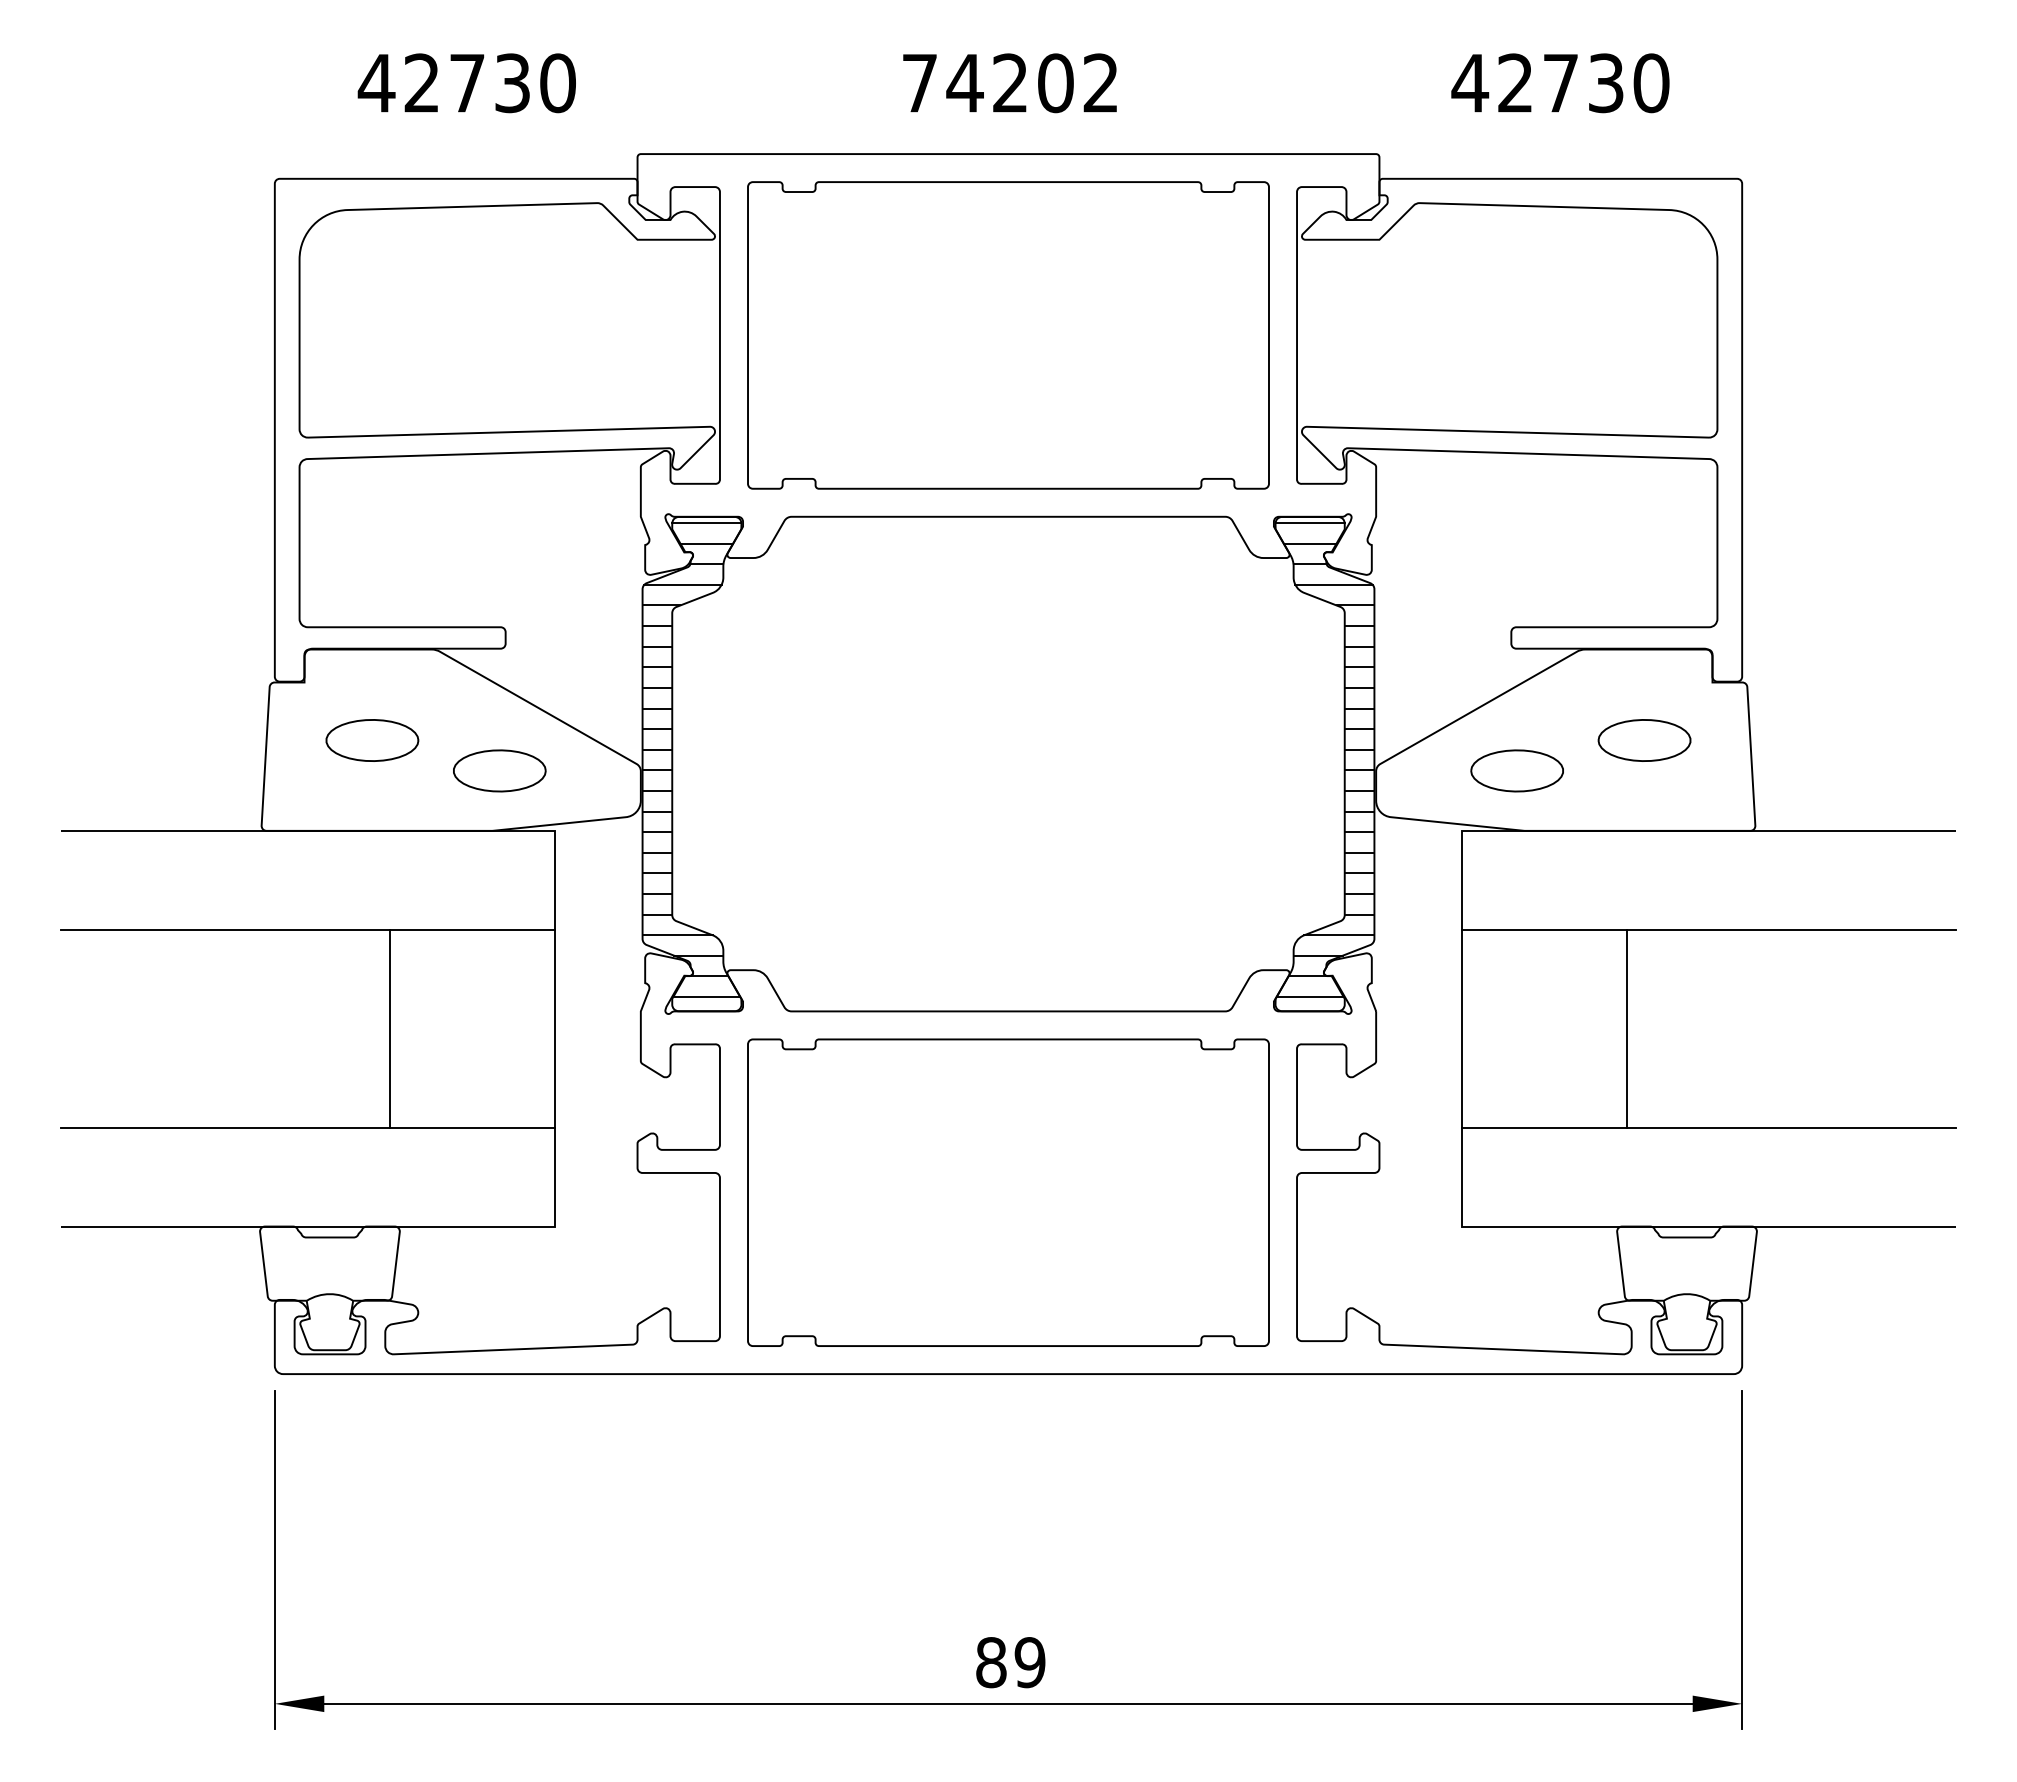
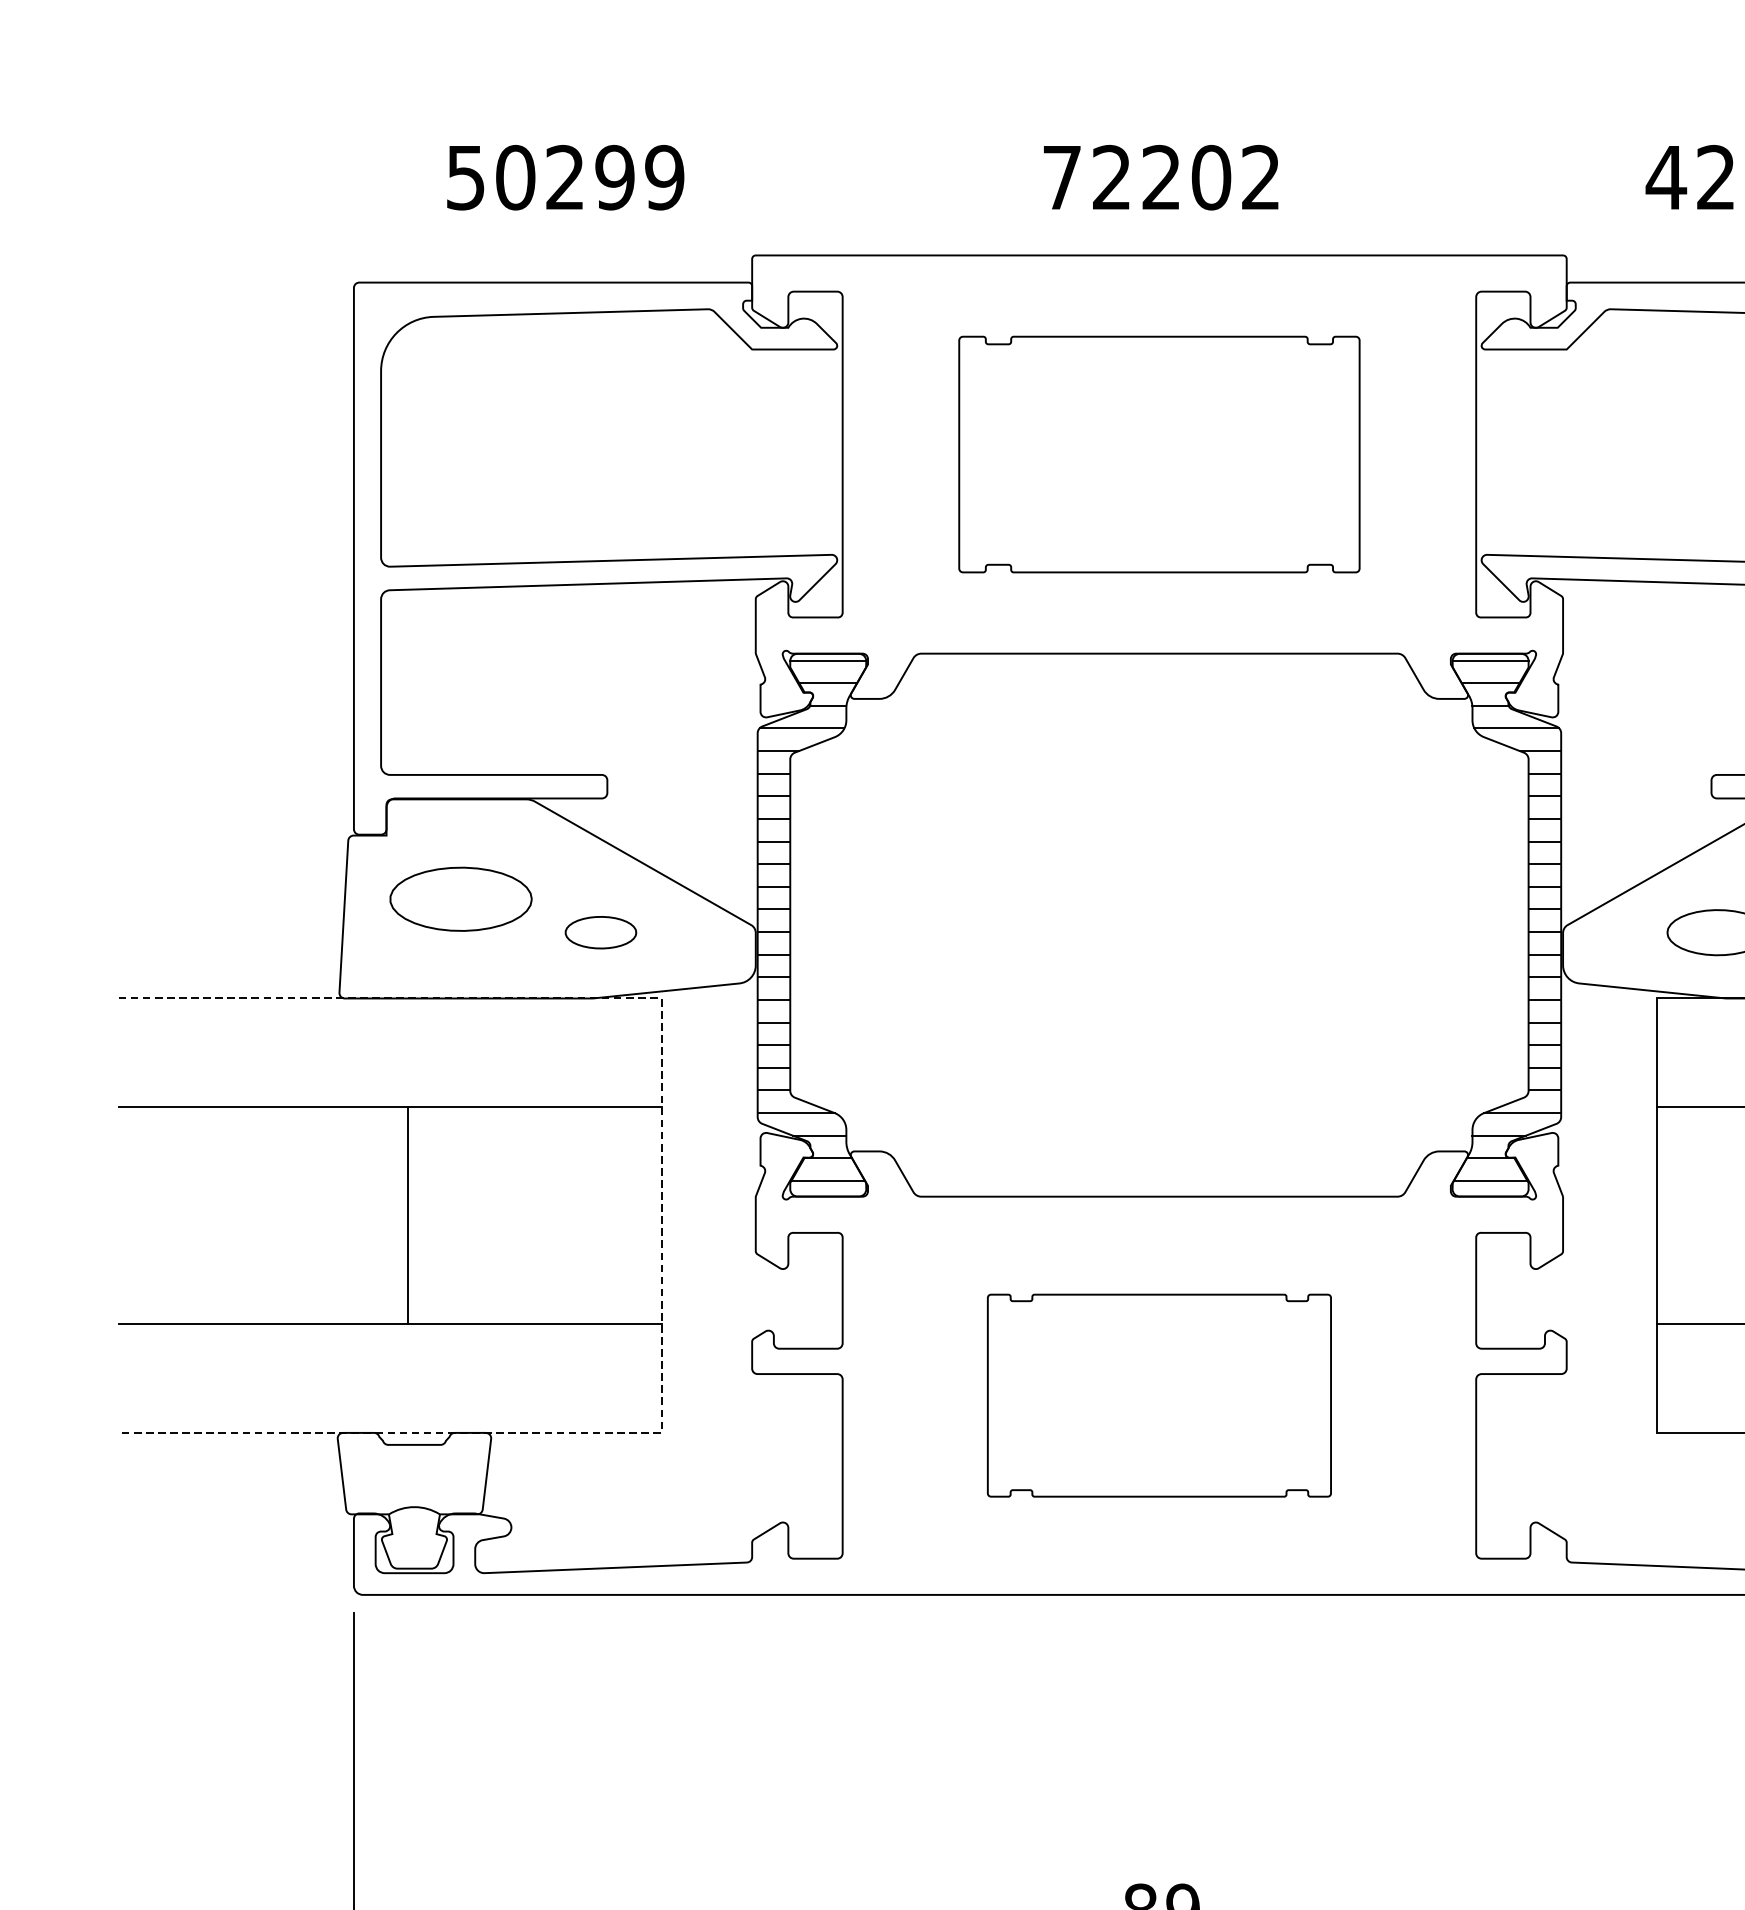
text: (964, 82) -> (1111, 176), 74202 -> 72202
text: (466, 83) -> (564, 177), 42730 -> 50299
part: (1008, 335) -> (1159, 454), size x0.7
part: (372, 740) -> (461, 899), size x1.4
part: (499, 770) -> (600, 932), size x0.7
line: (390, 1028) -> (408, 1215), moved
line: (555, 1028) -> (662, 1215), solid -> dashed
part: (1008, 1192) -> (1159, 1395), size x0.6

